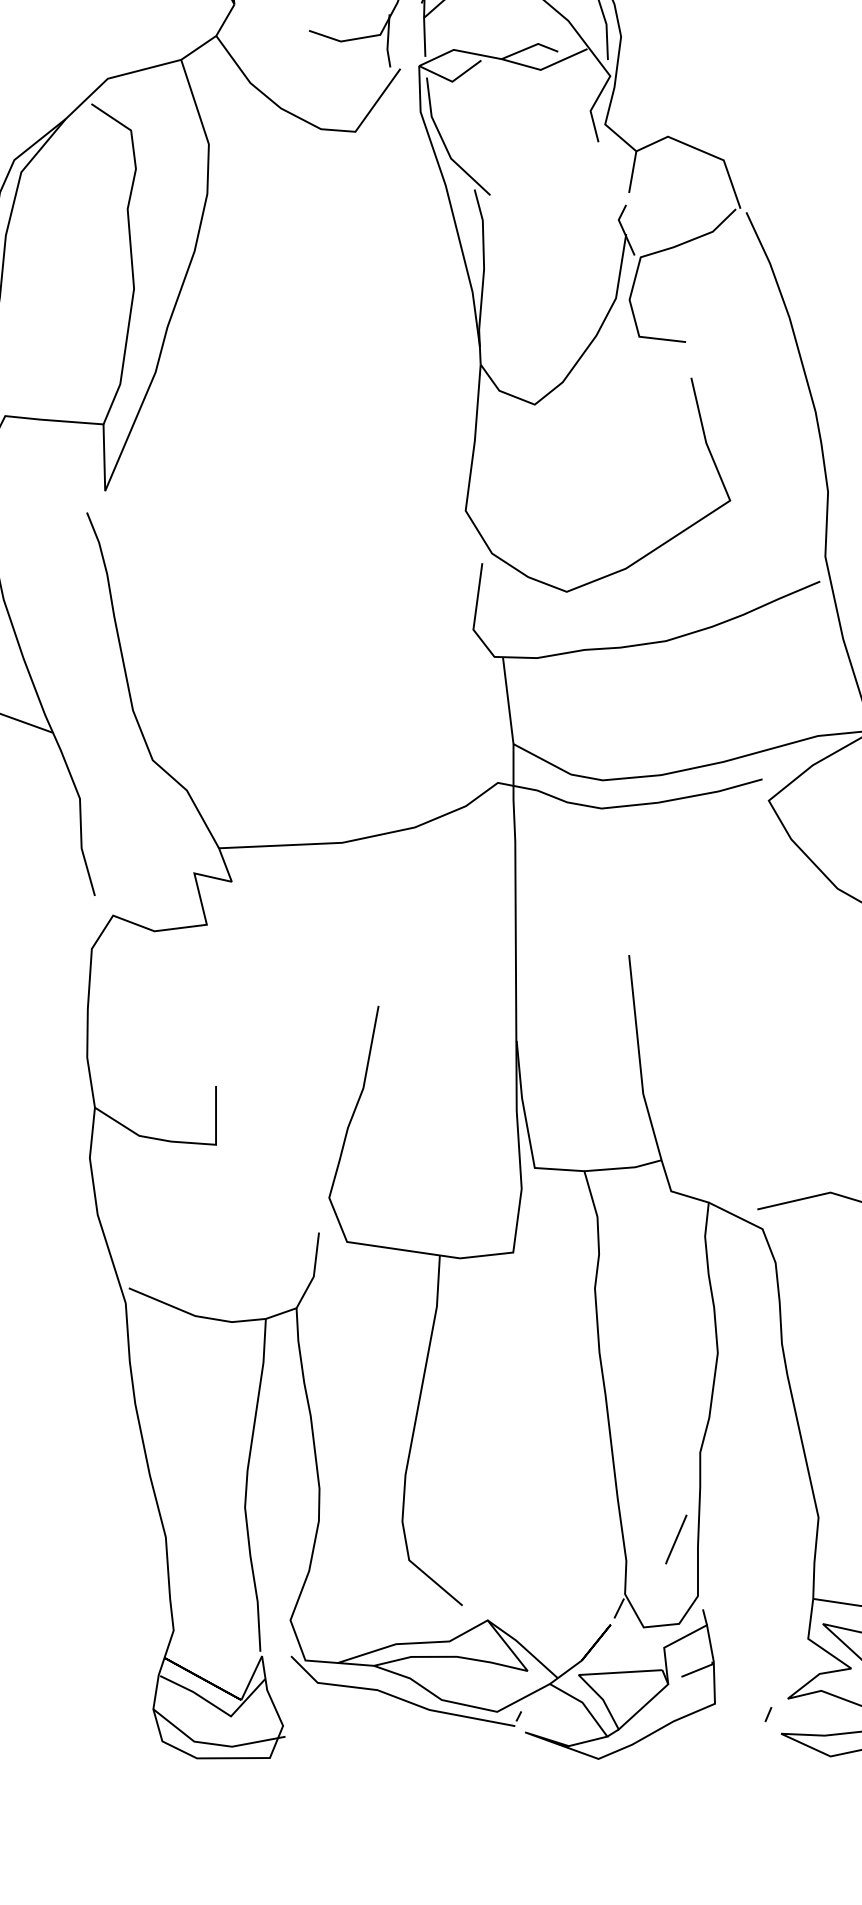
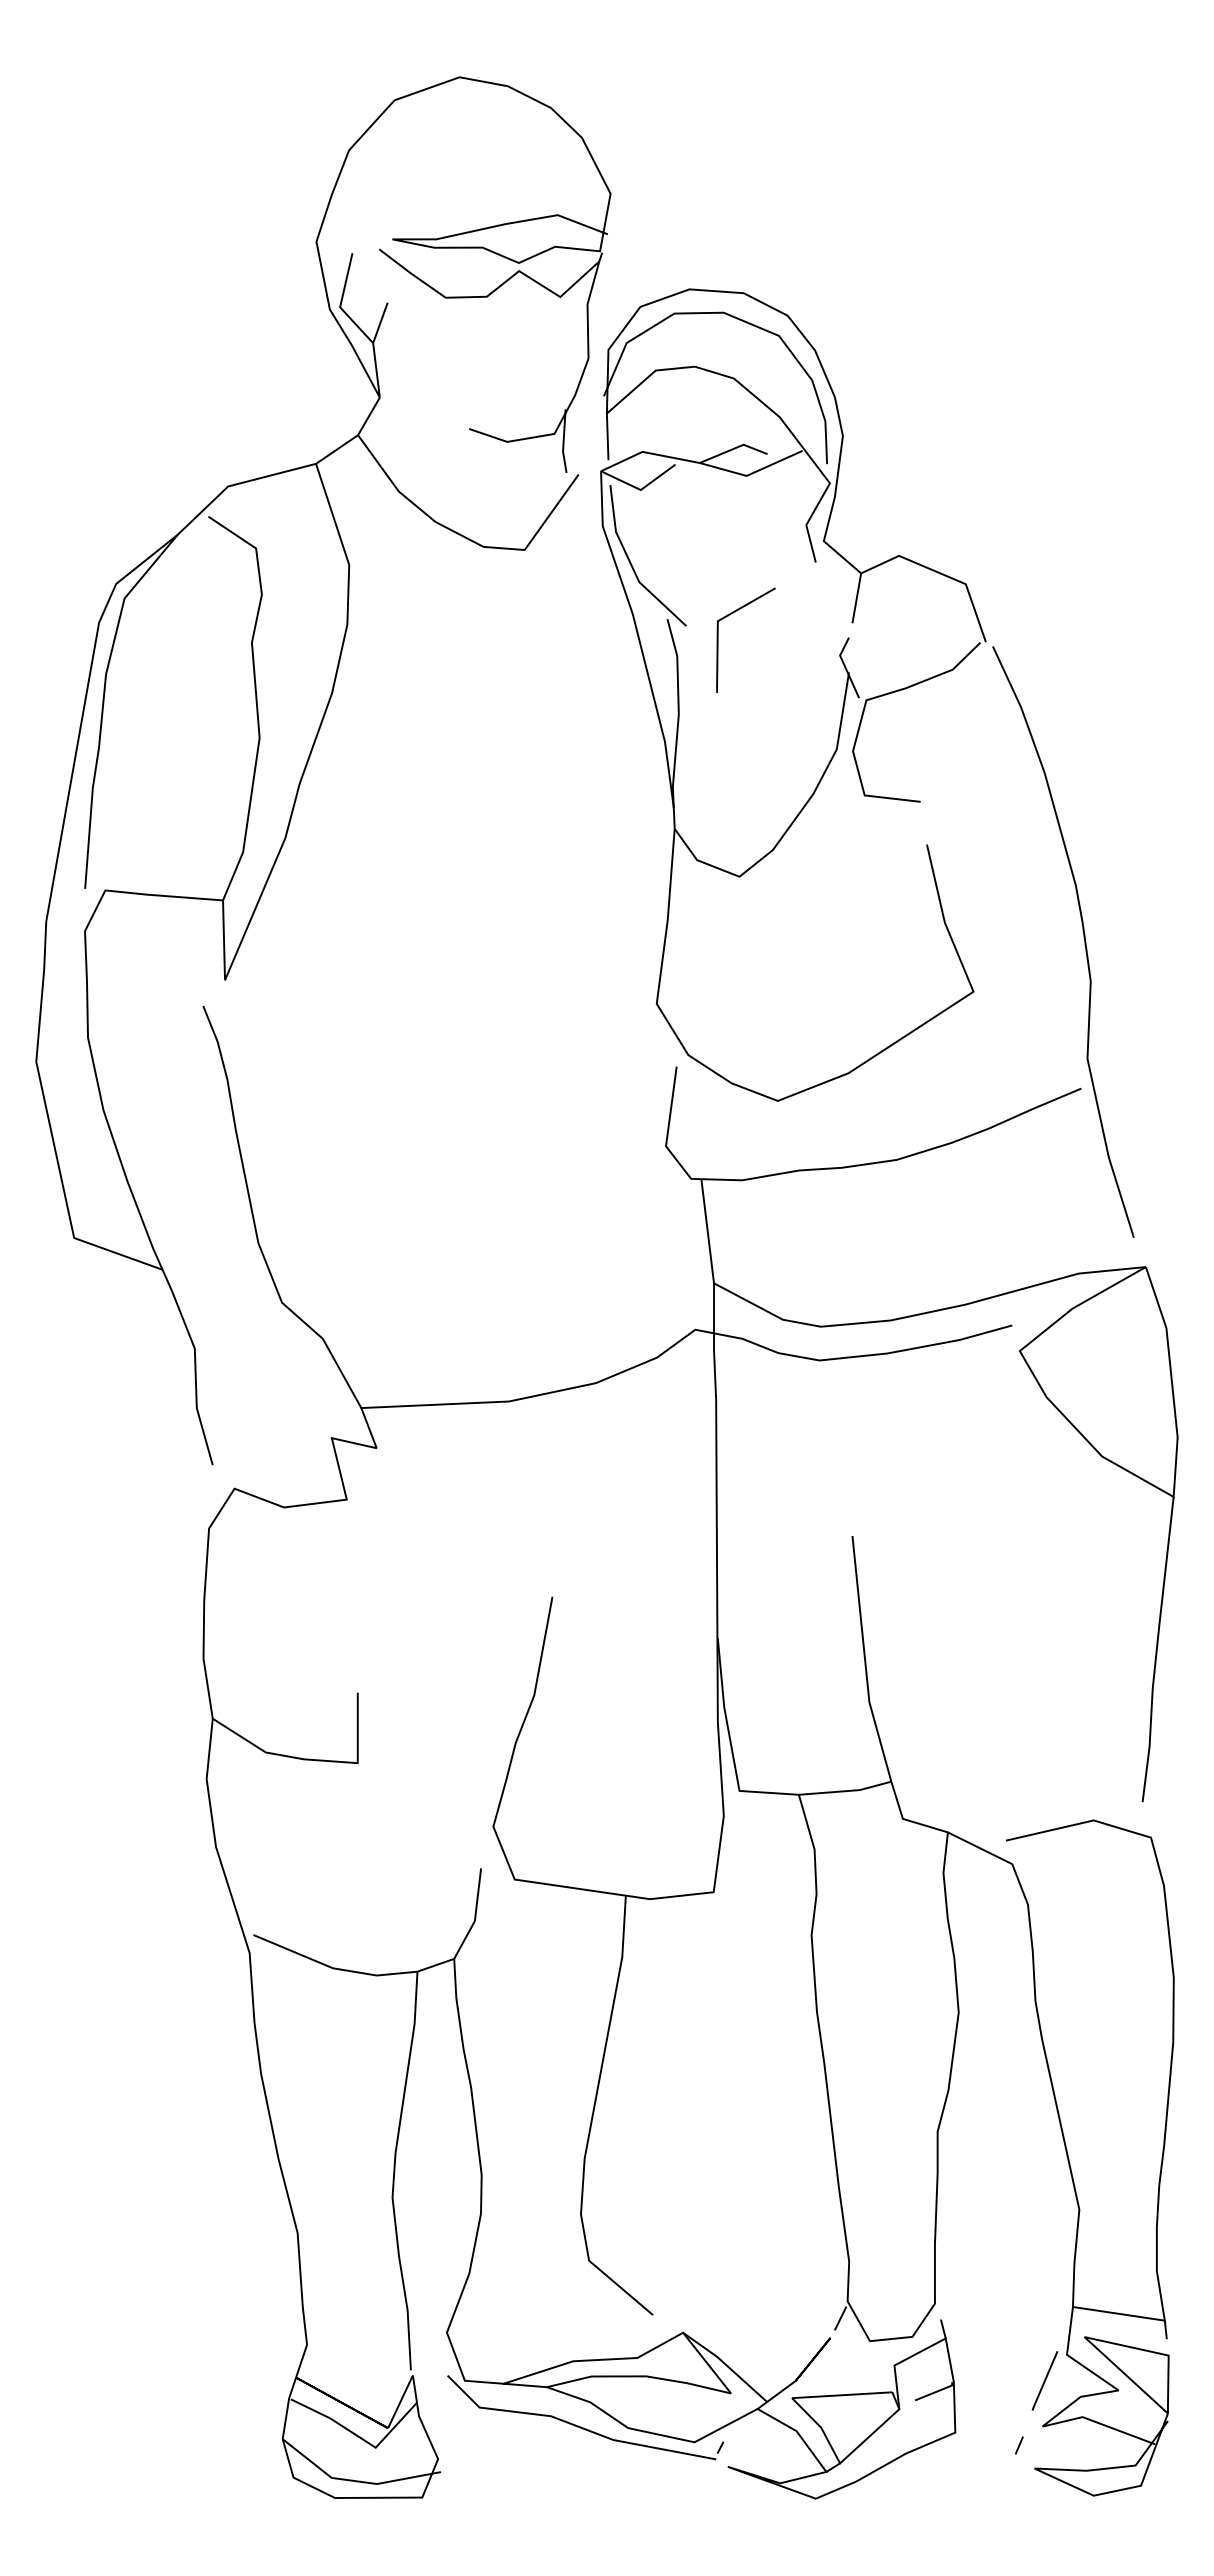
line: (517, 206) -> (718, 639), added
line: (675, 1539) -> (1044, 2380), moved

